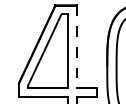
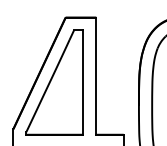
line: (77, 47) -> (96, 77), dashed -> solid

